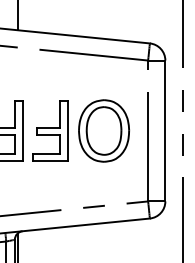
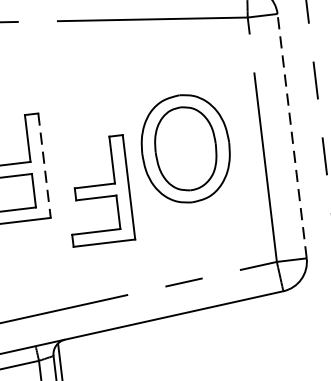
part: (50, 130) -> (98, 190), moved
line: (165, 130) -> (292, 135), solid -> dashed
line: (22, 131) -> (44, 166), solid -> dashed

